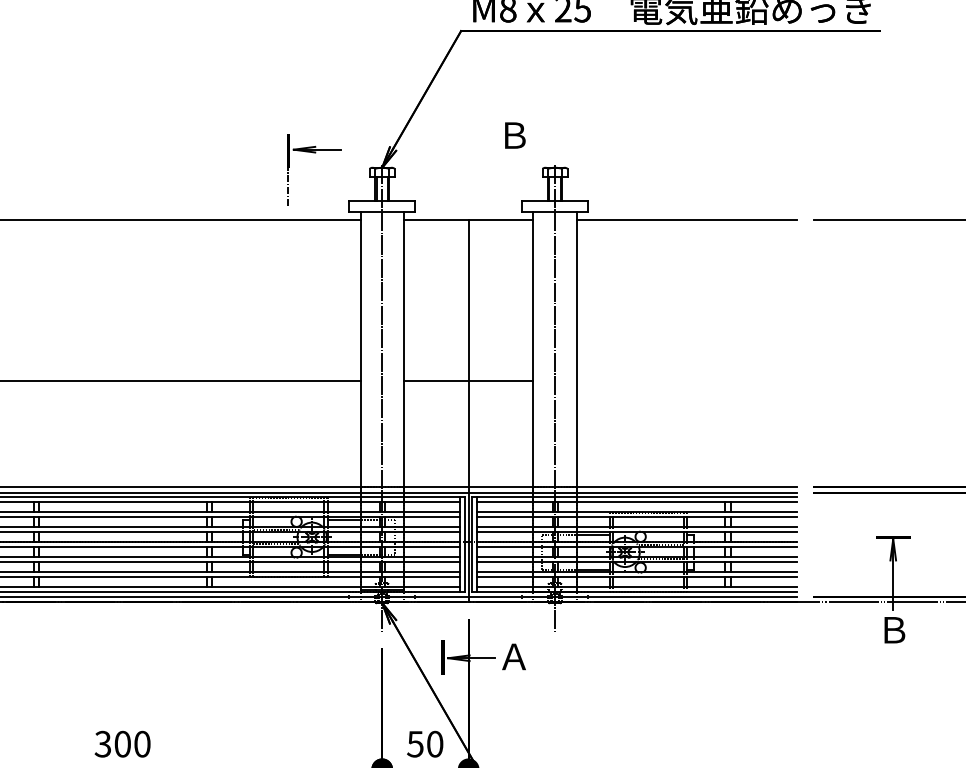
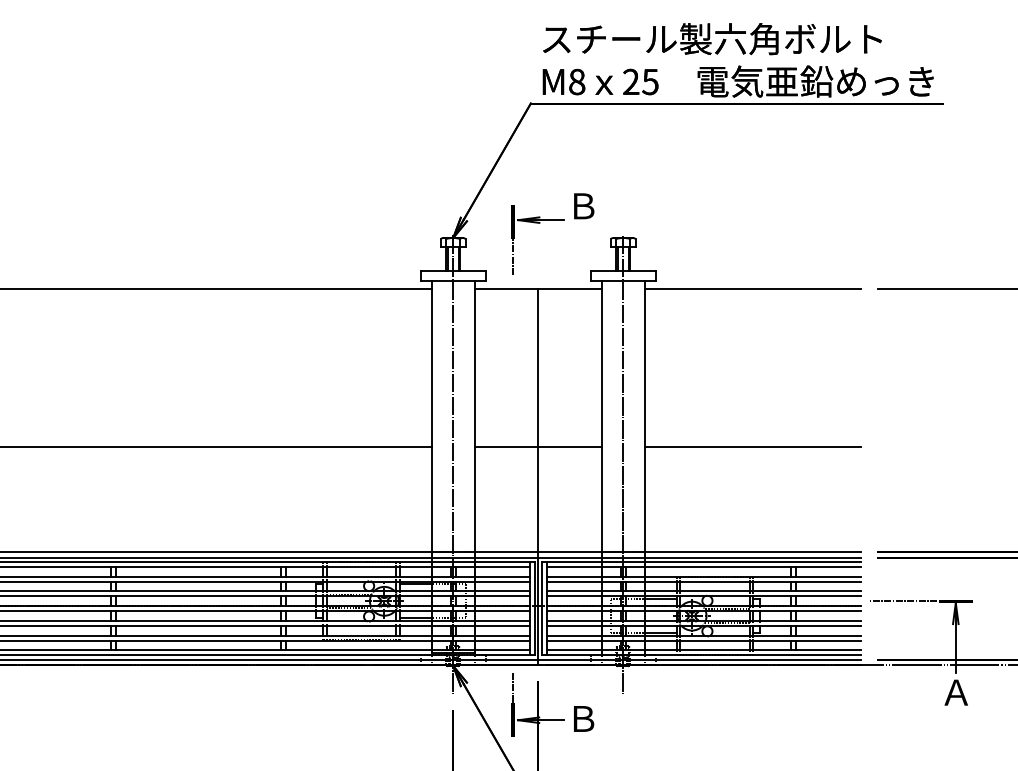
part: (313, 153) -> (537, 223), moved
line: (686, 380) -> (752, 447), added
line: (840, 537) -> (903, 601), added
line: (443, 624) -> (513, 687), added
text: (892, 630) -> (955, 692), Ｂ -> Ａ
text: (513, 656) -> (582, 718), Ａ -> Ｂ

